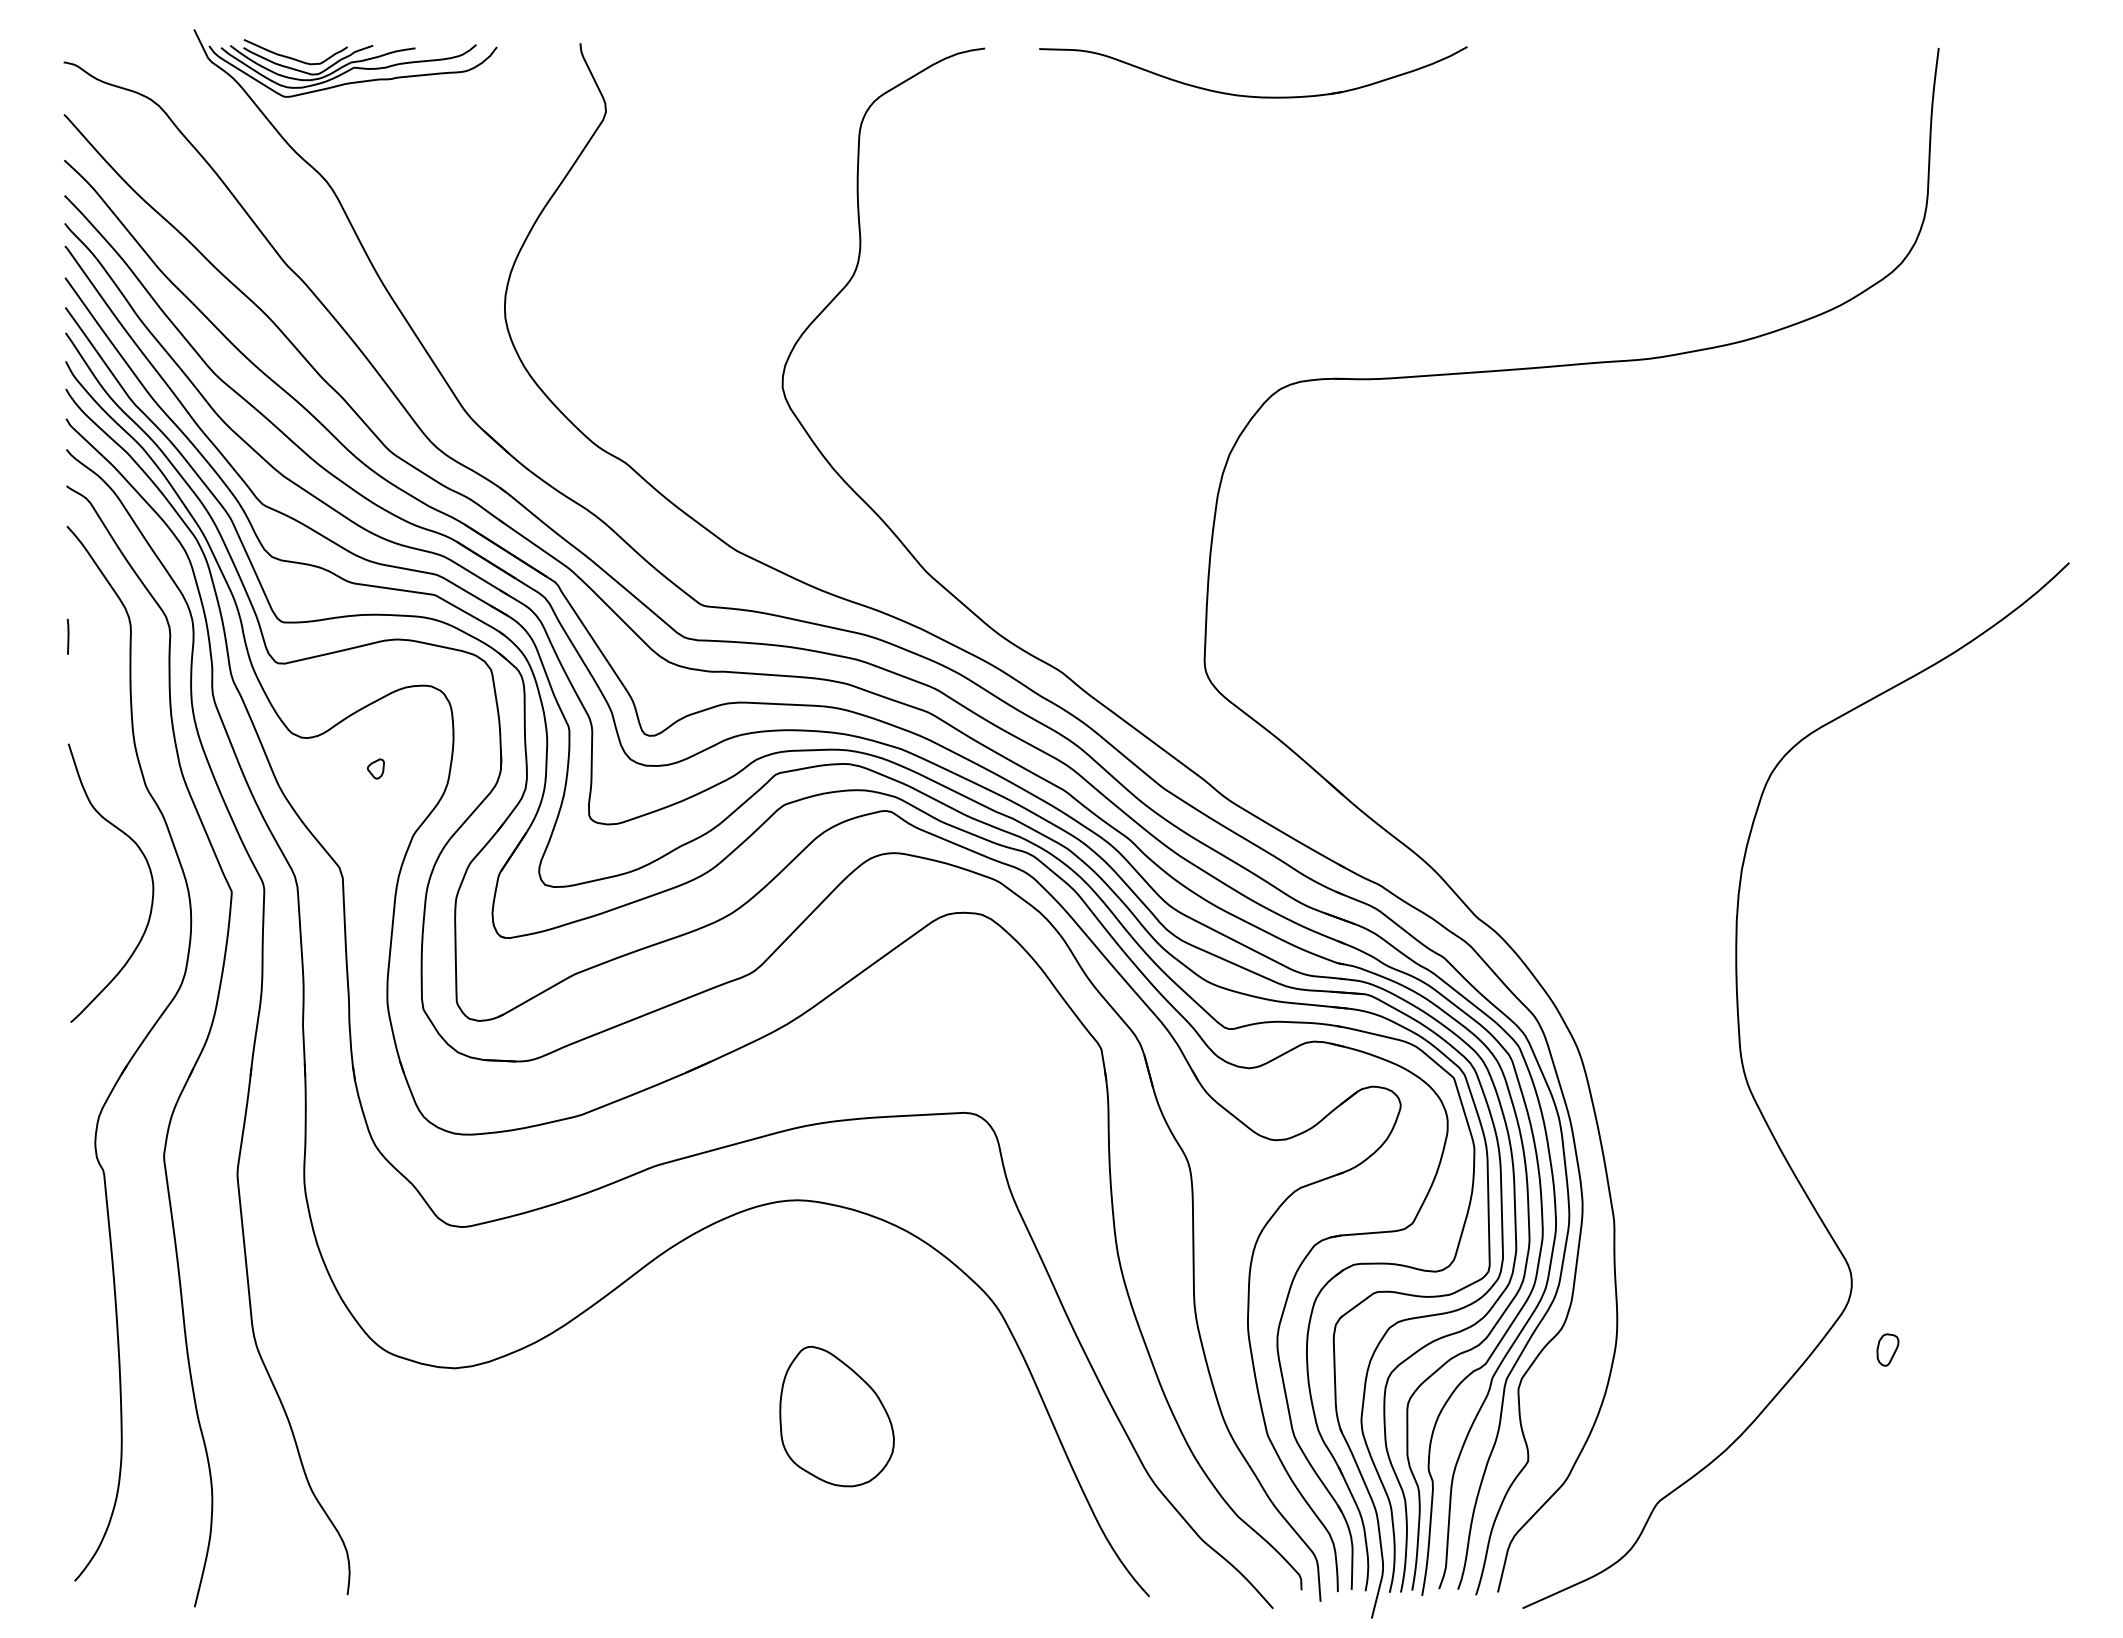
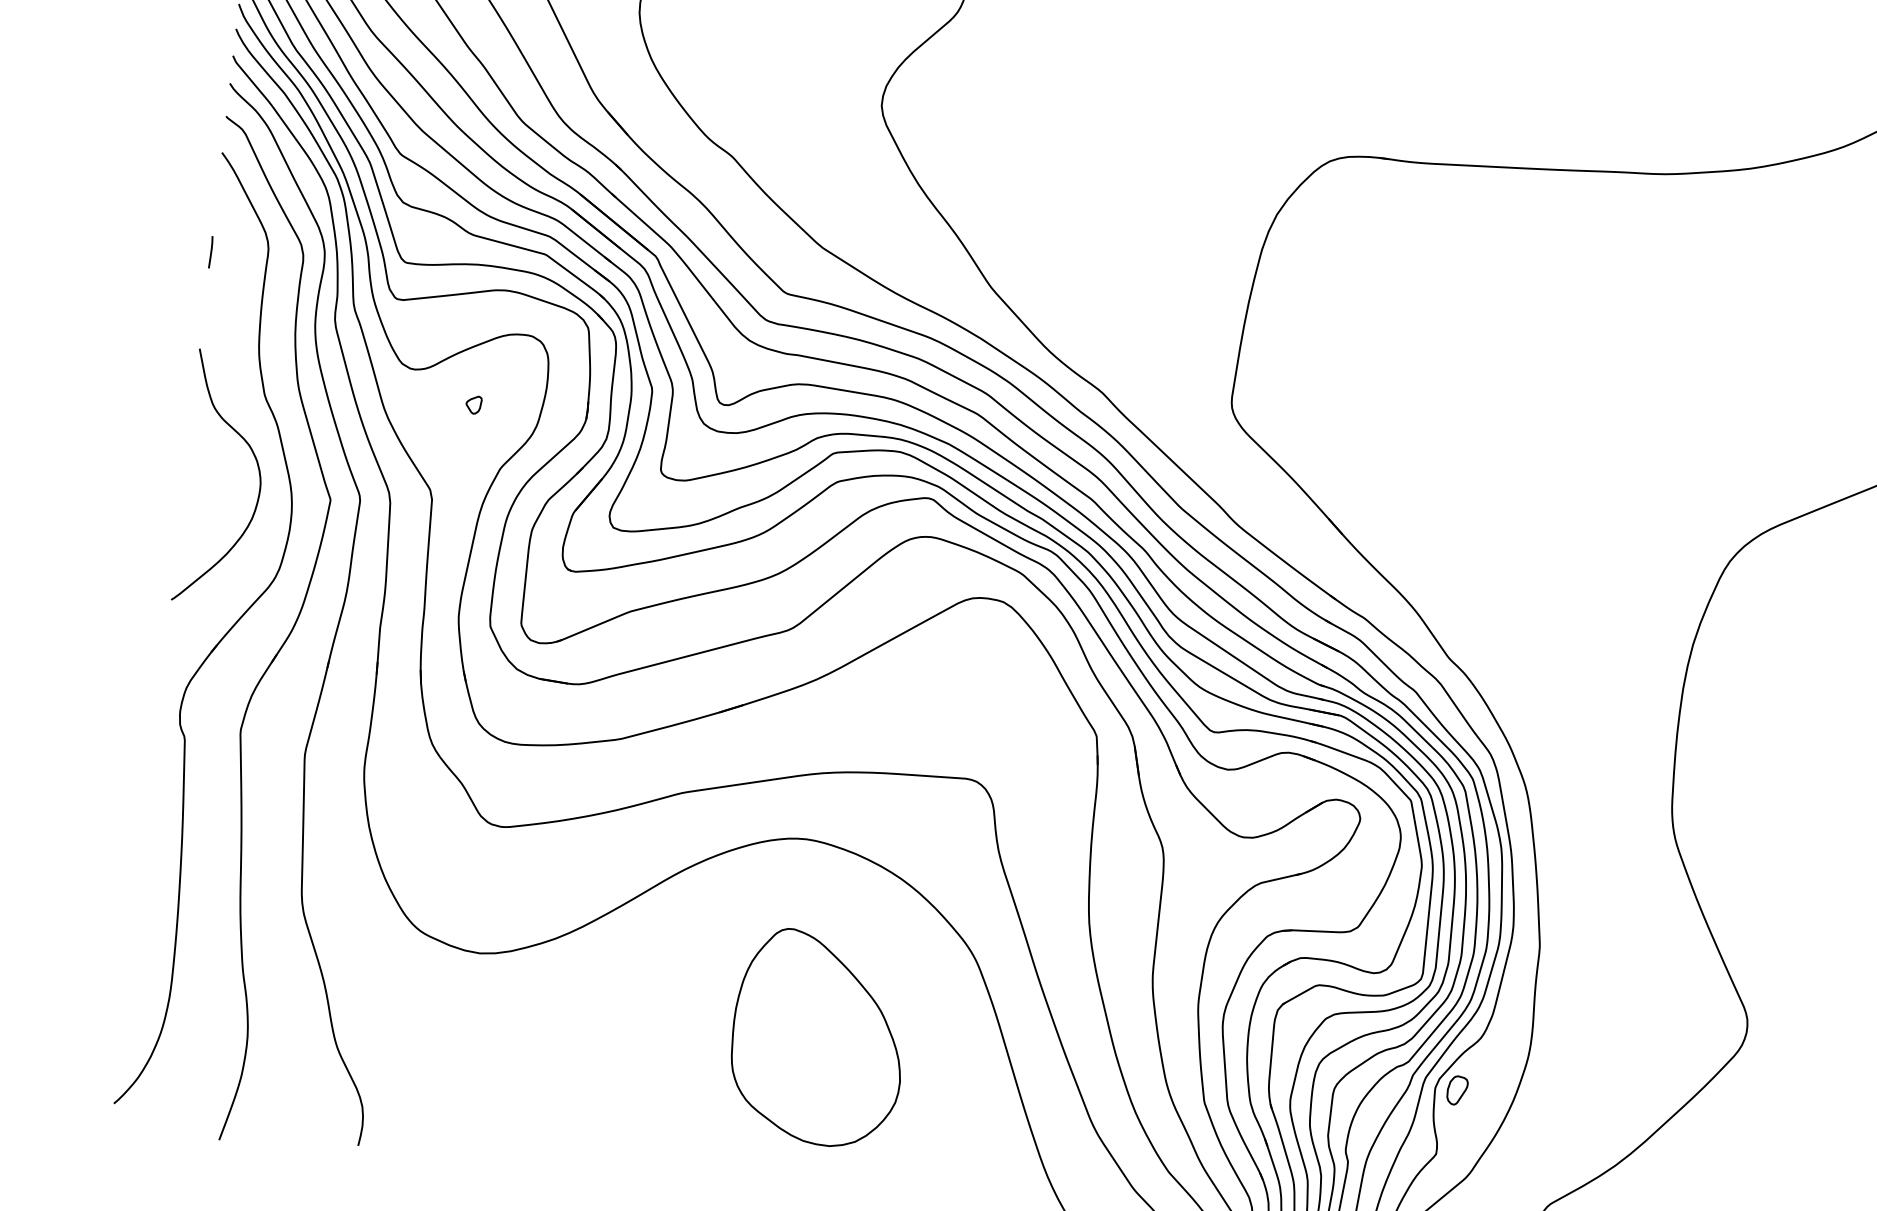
part: (1887, 1349) -> (1457, 1090), moved
part: (836, 1416) -> (818, 1038), size x1.67

